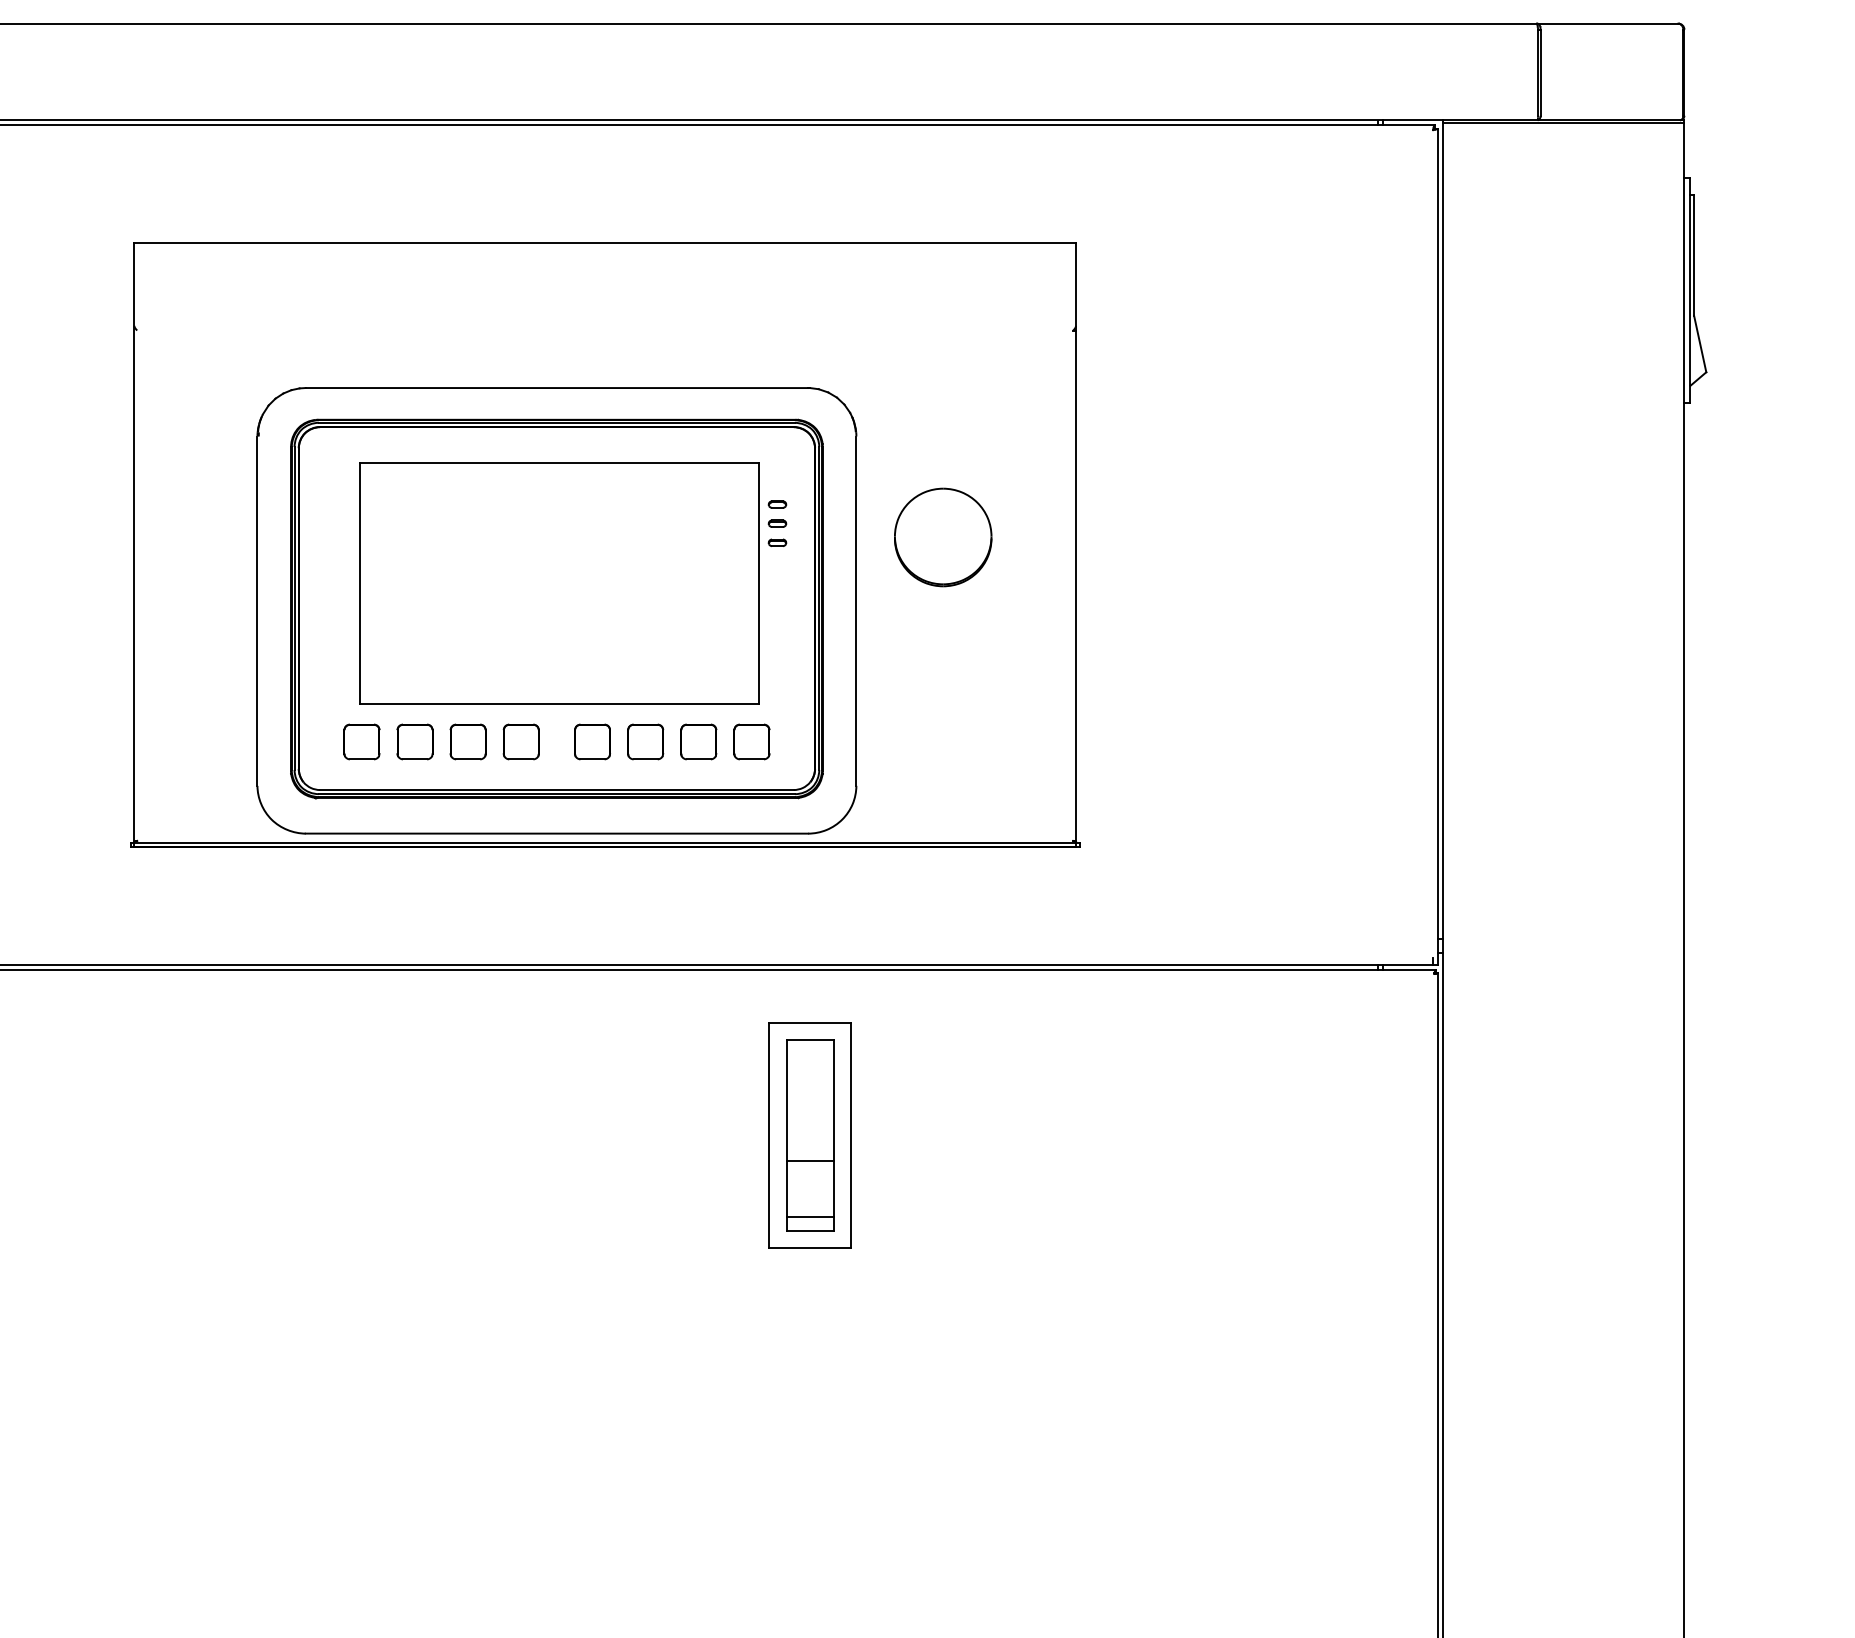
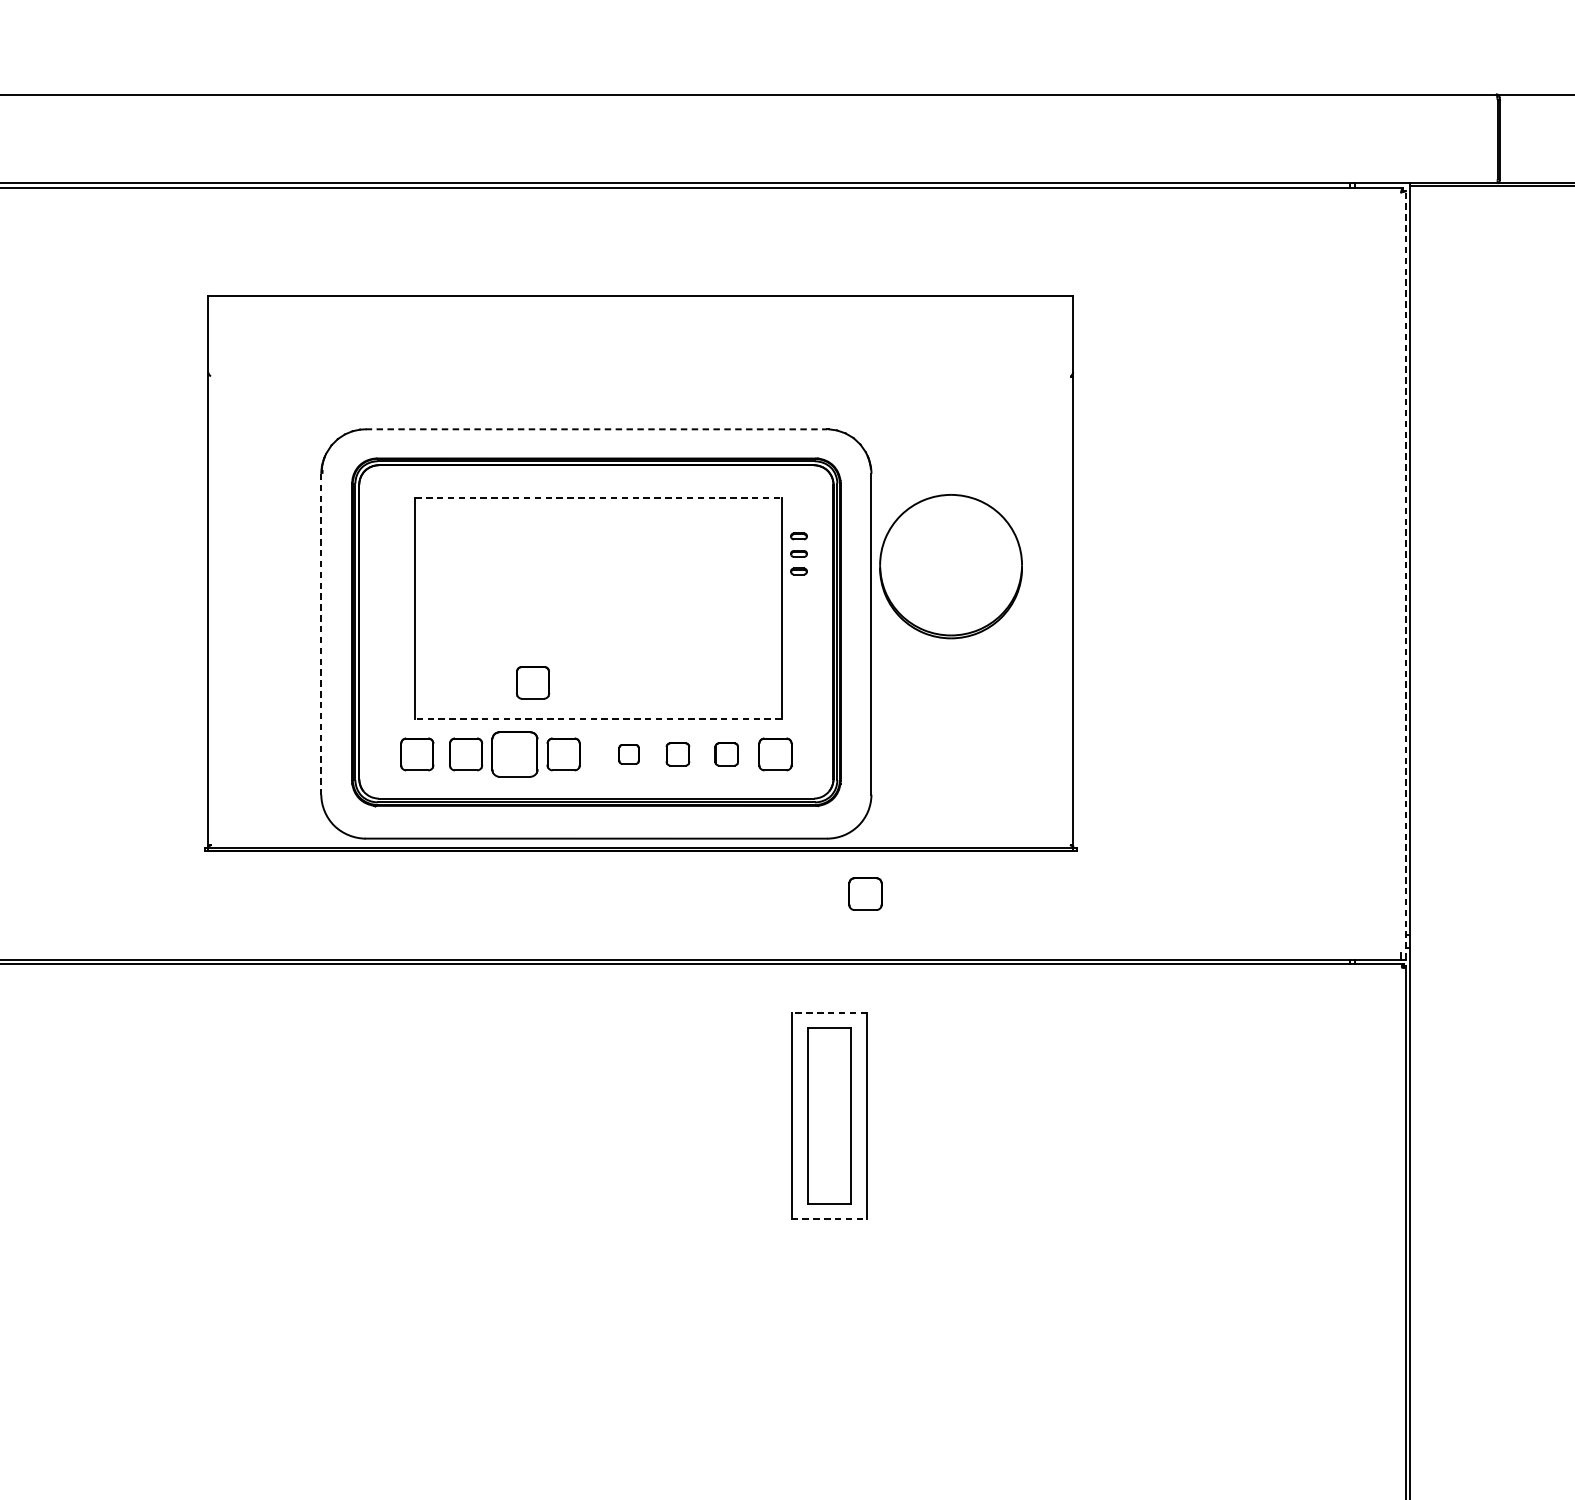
line: (557, 388) -> (596, 429), solid -> dashed
line: (559, 462) -> (598, 497), solid -> dashed
part: (943, 537) -> (951, 566), size x1.6
line: (1438, 546) -> (1406, 574), solid -> dashed
line: (257, 611) -> (321, 634), solid -> dashed
part: (487, 663) -> (532, 682), added
line: (559, 703) -> (598, 719), solid -> dashed
part: (467, 741) -> (514, 754), size x1.4
part: (592, 741) -> (629, 754), size x0.6
part: (645, 741) -> (677, 754), size x0.7
part: (698, 741) -> (726, 754), size x0.7
part: (849, 893) -> (865, 893), added
line: (809, 1023) -> (828, 1013), solid -> dashed
line: (810, 1160) -> (829, 1138), removed
line: (810, 1217) -> (829, 1191), removed
line: (810, 1247) -> (829, 1218), solid -> dashed

